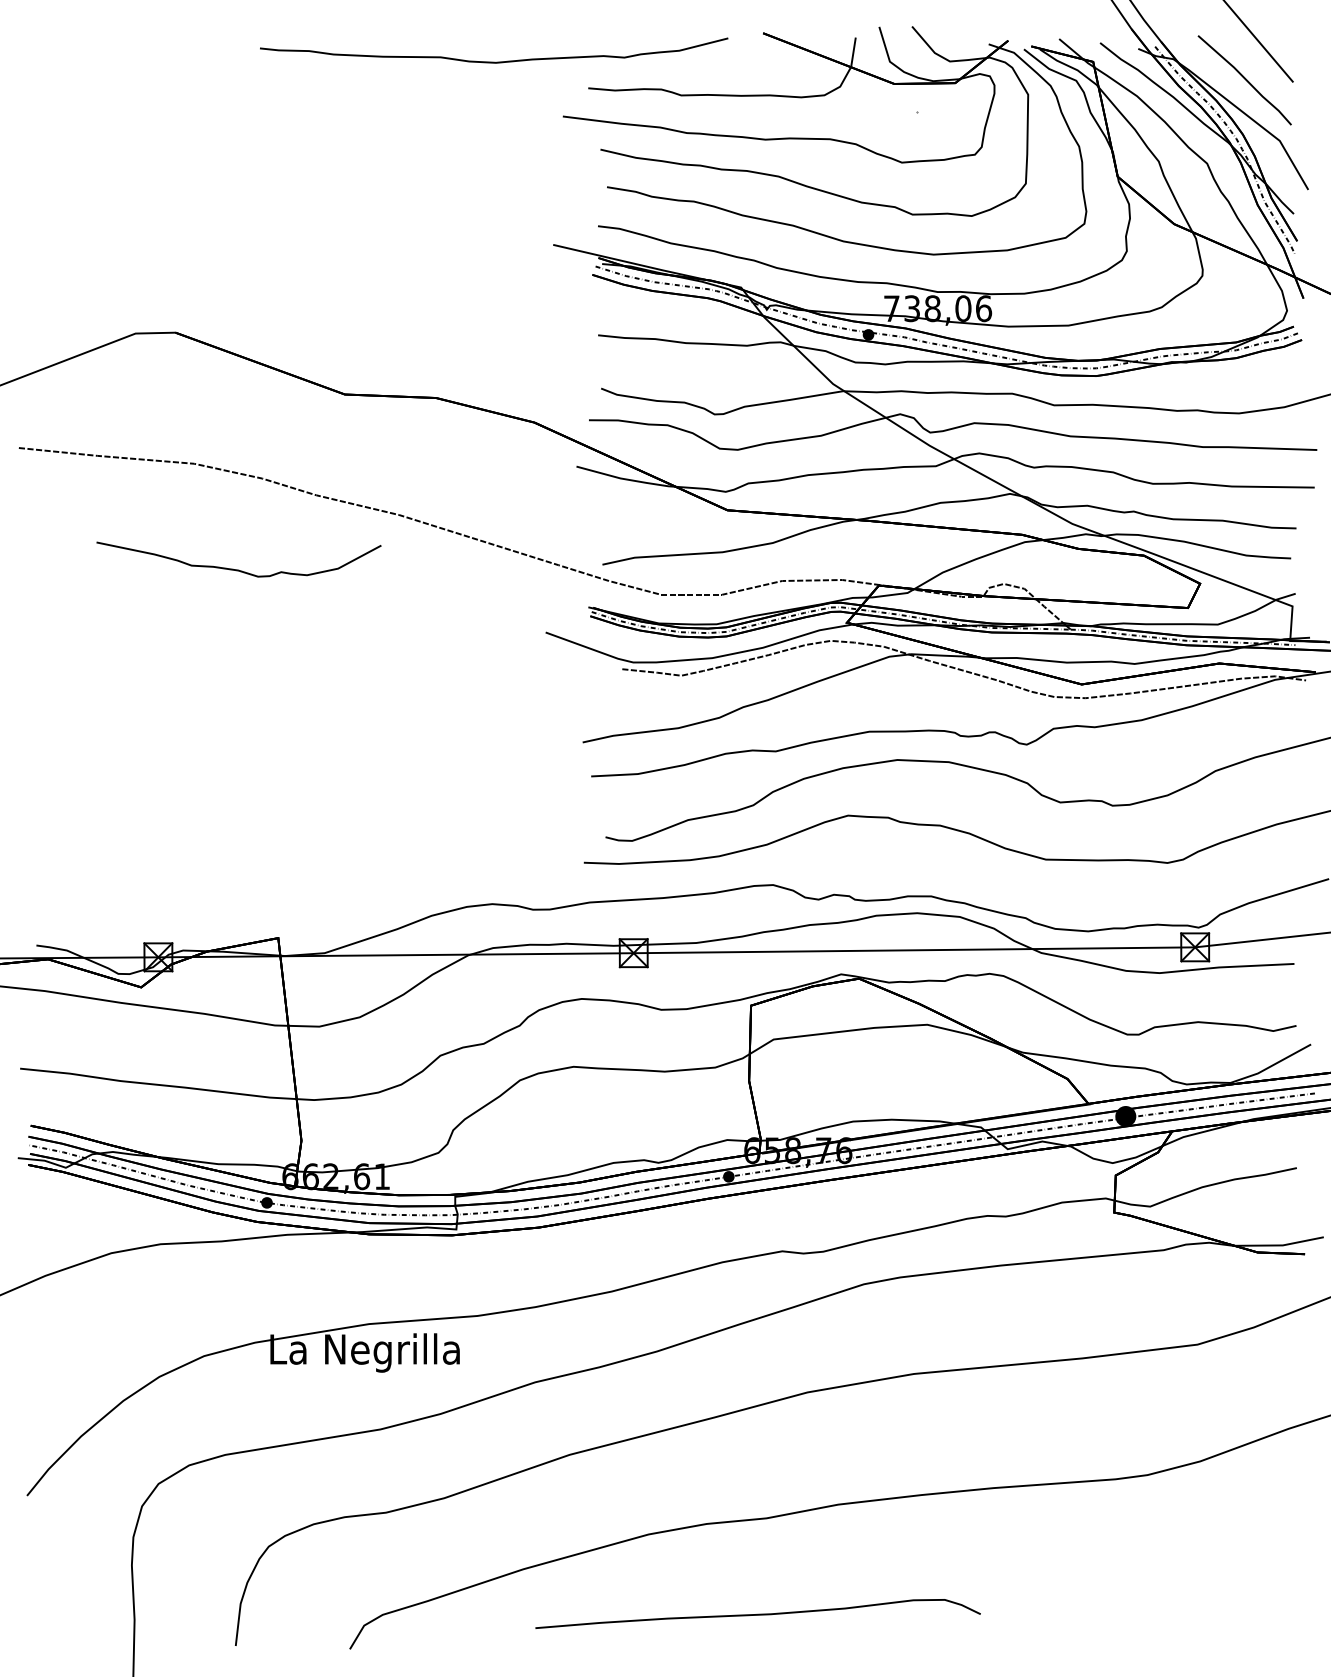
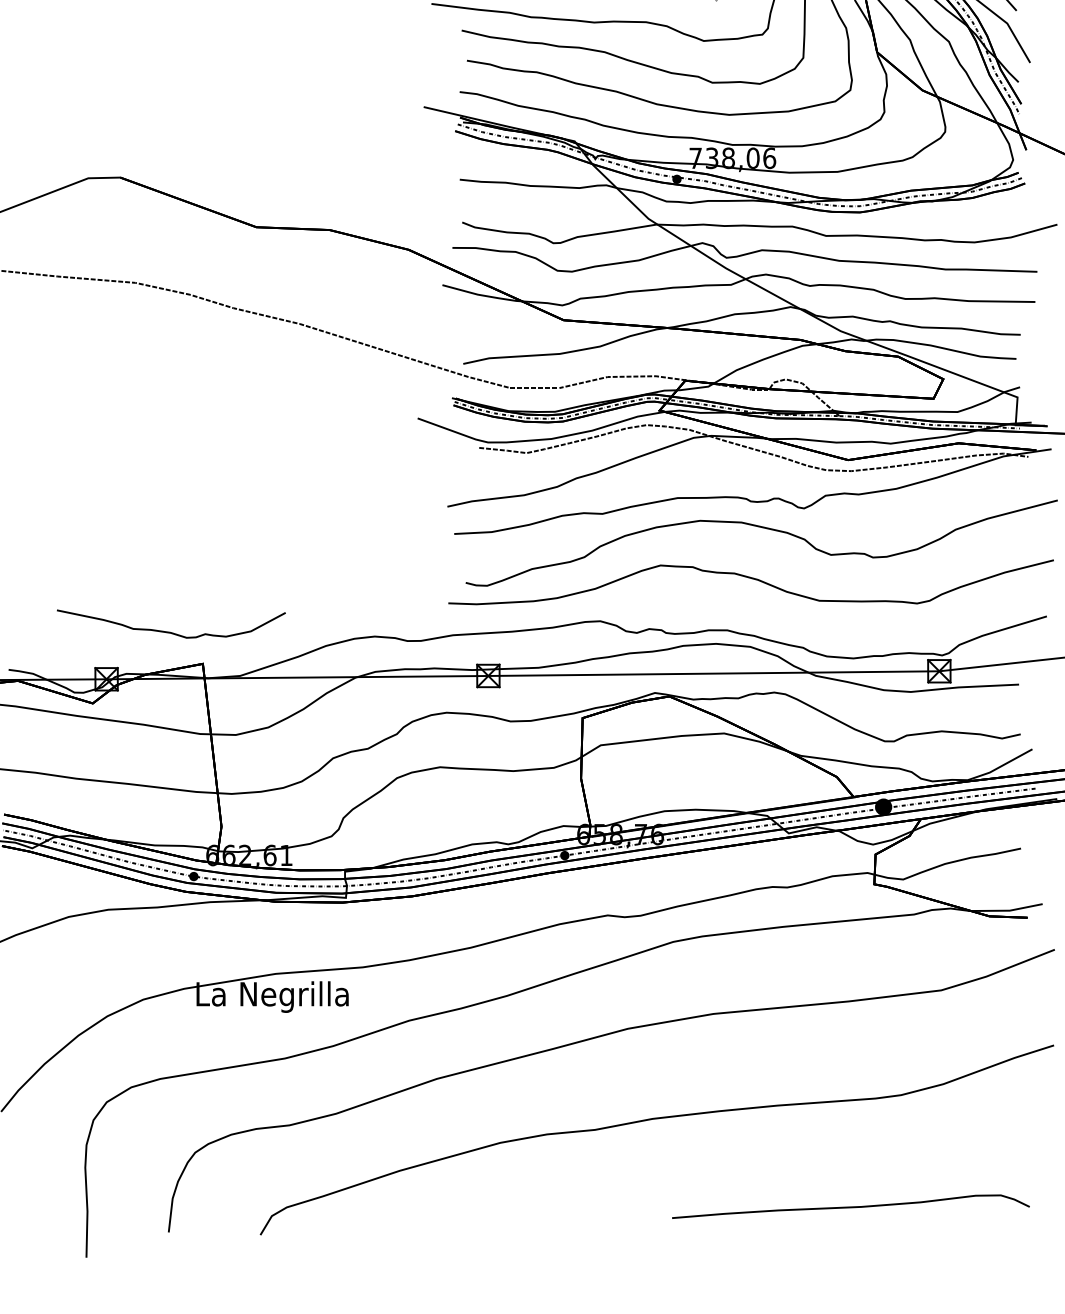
curve: (238, 569) -> (170, 632), moved
curve: (757, 1613) -> (850, 1206), moved

